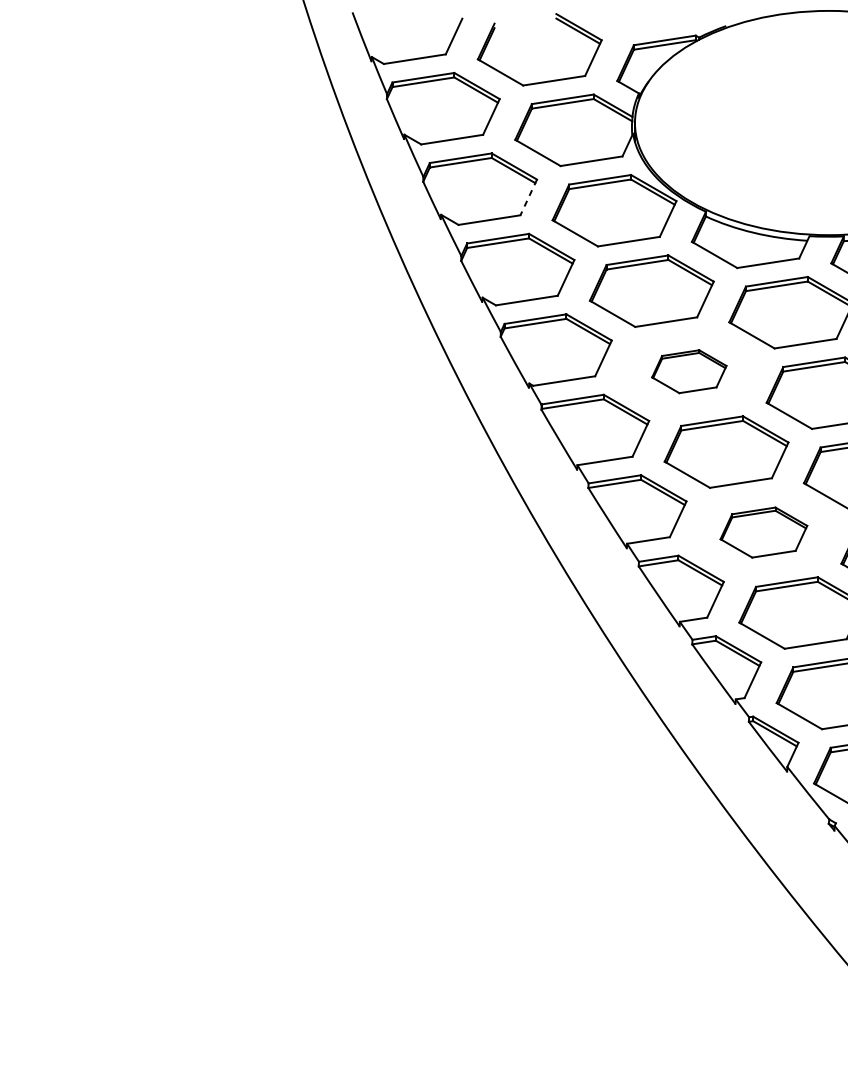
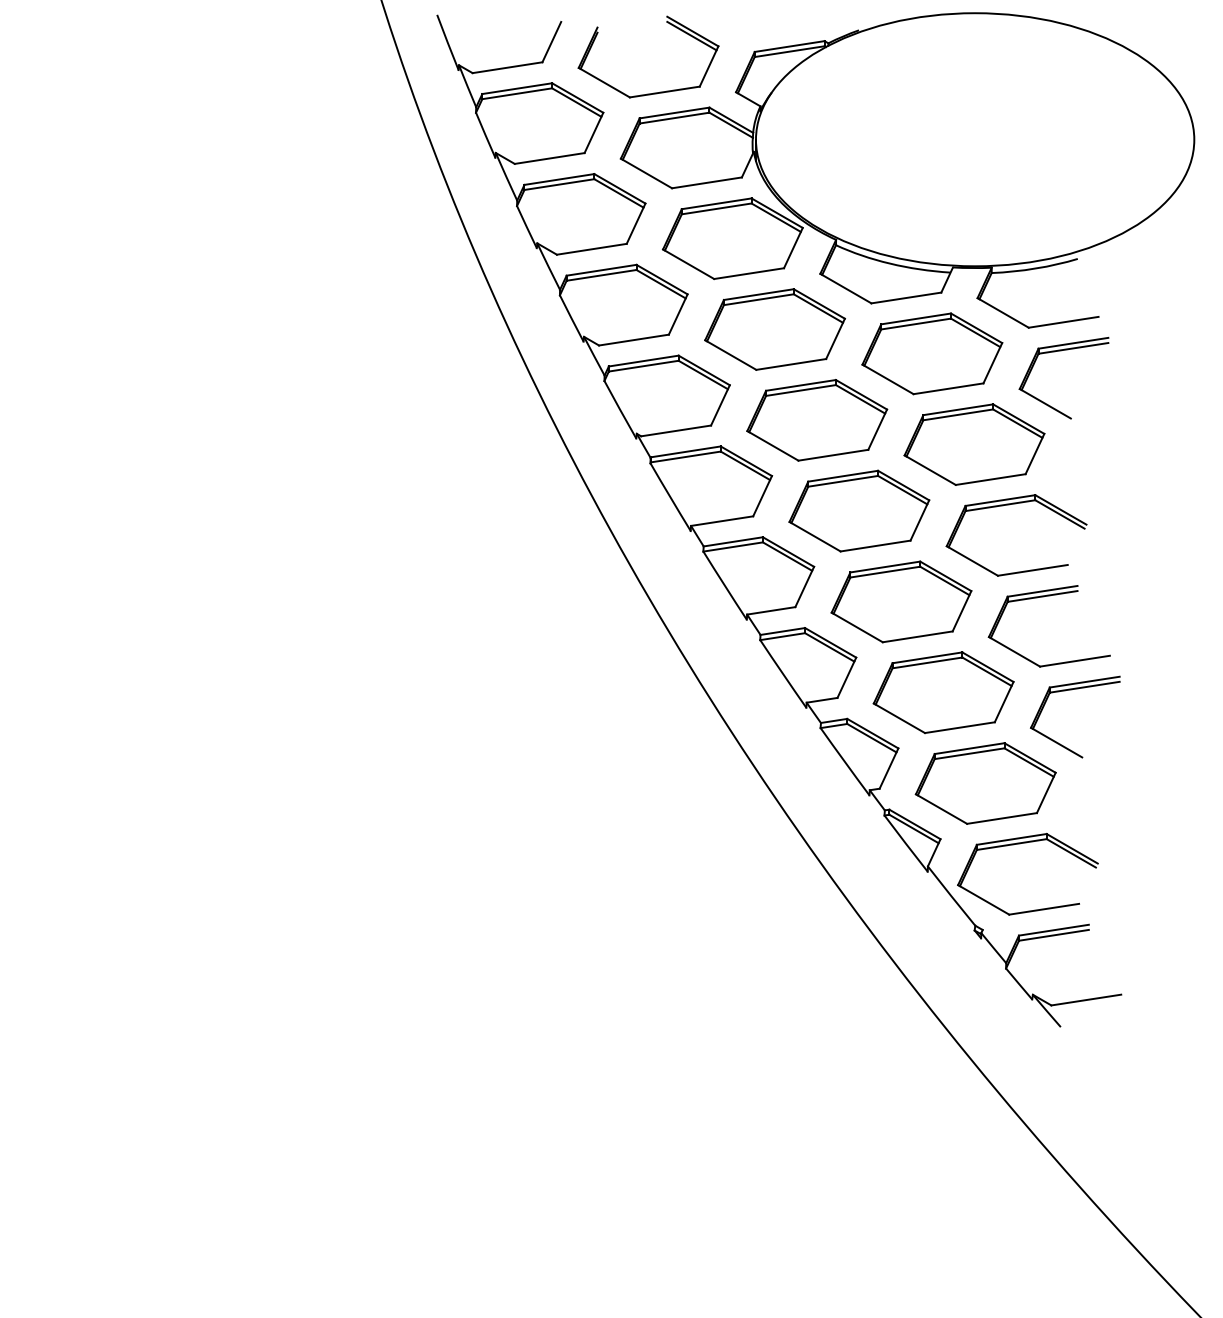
line: (528, 198) -> (635, 224), dashed -> solid
part: (689, 371) -> (817, 420), size x1.67
part: (763, 532) -> (901, 601), size x1.43

